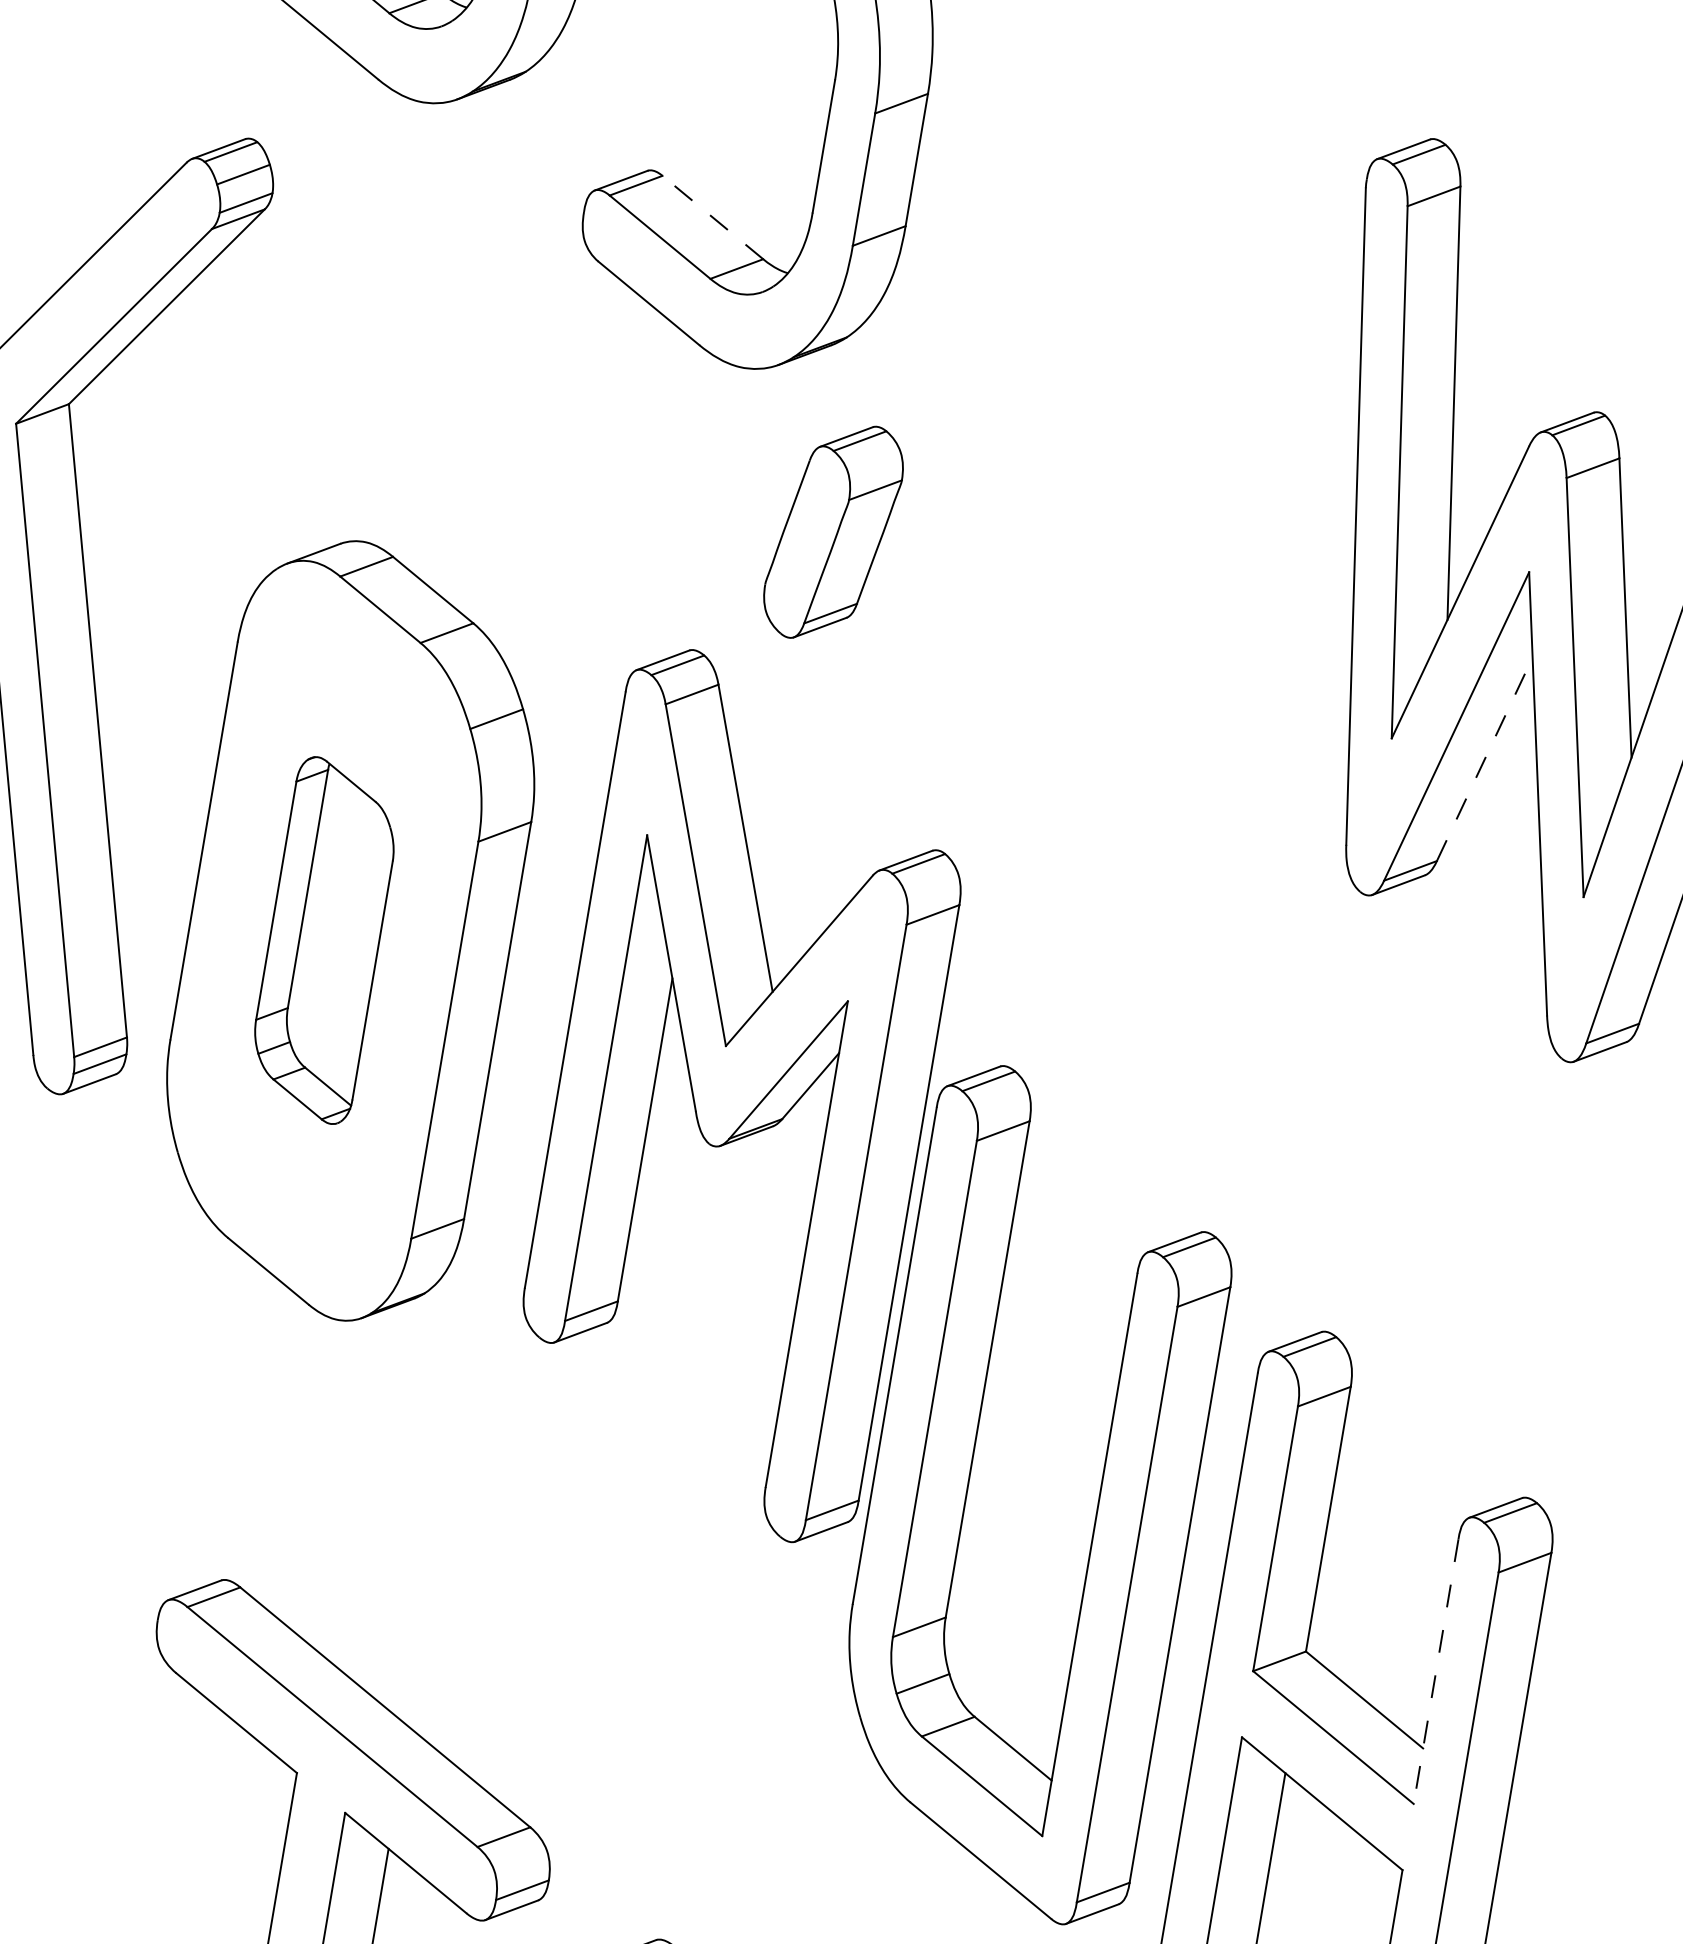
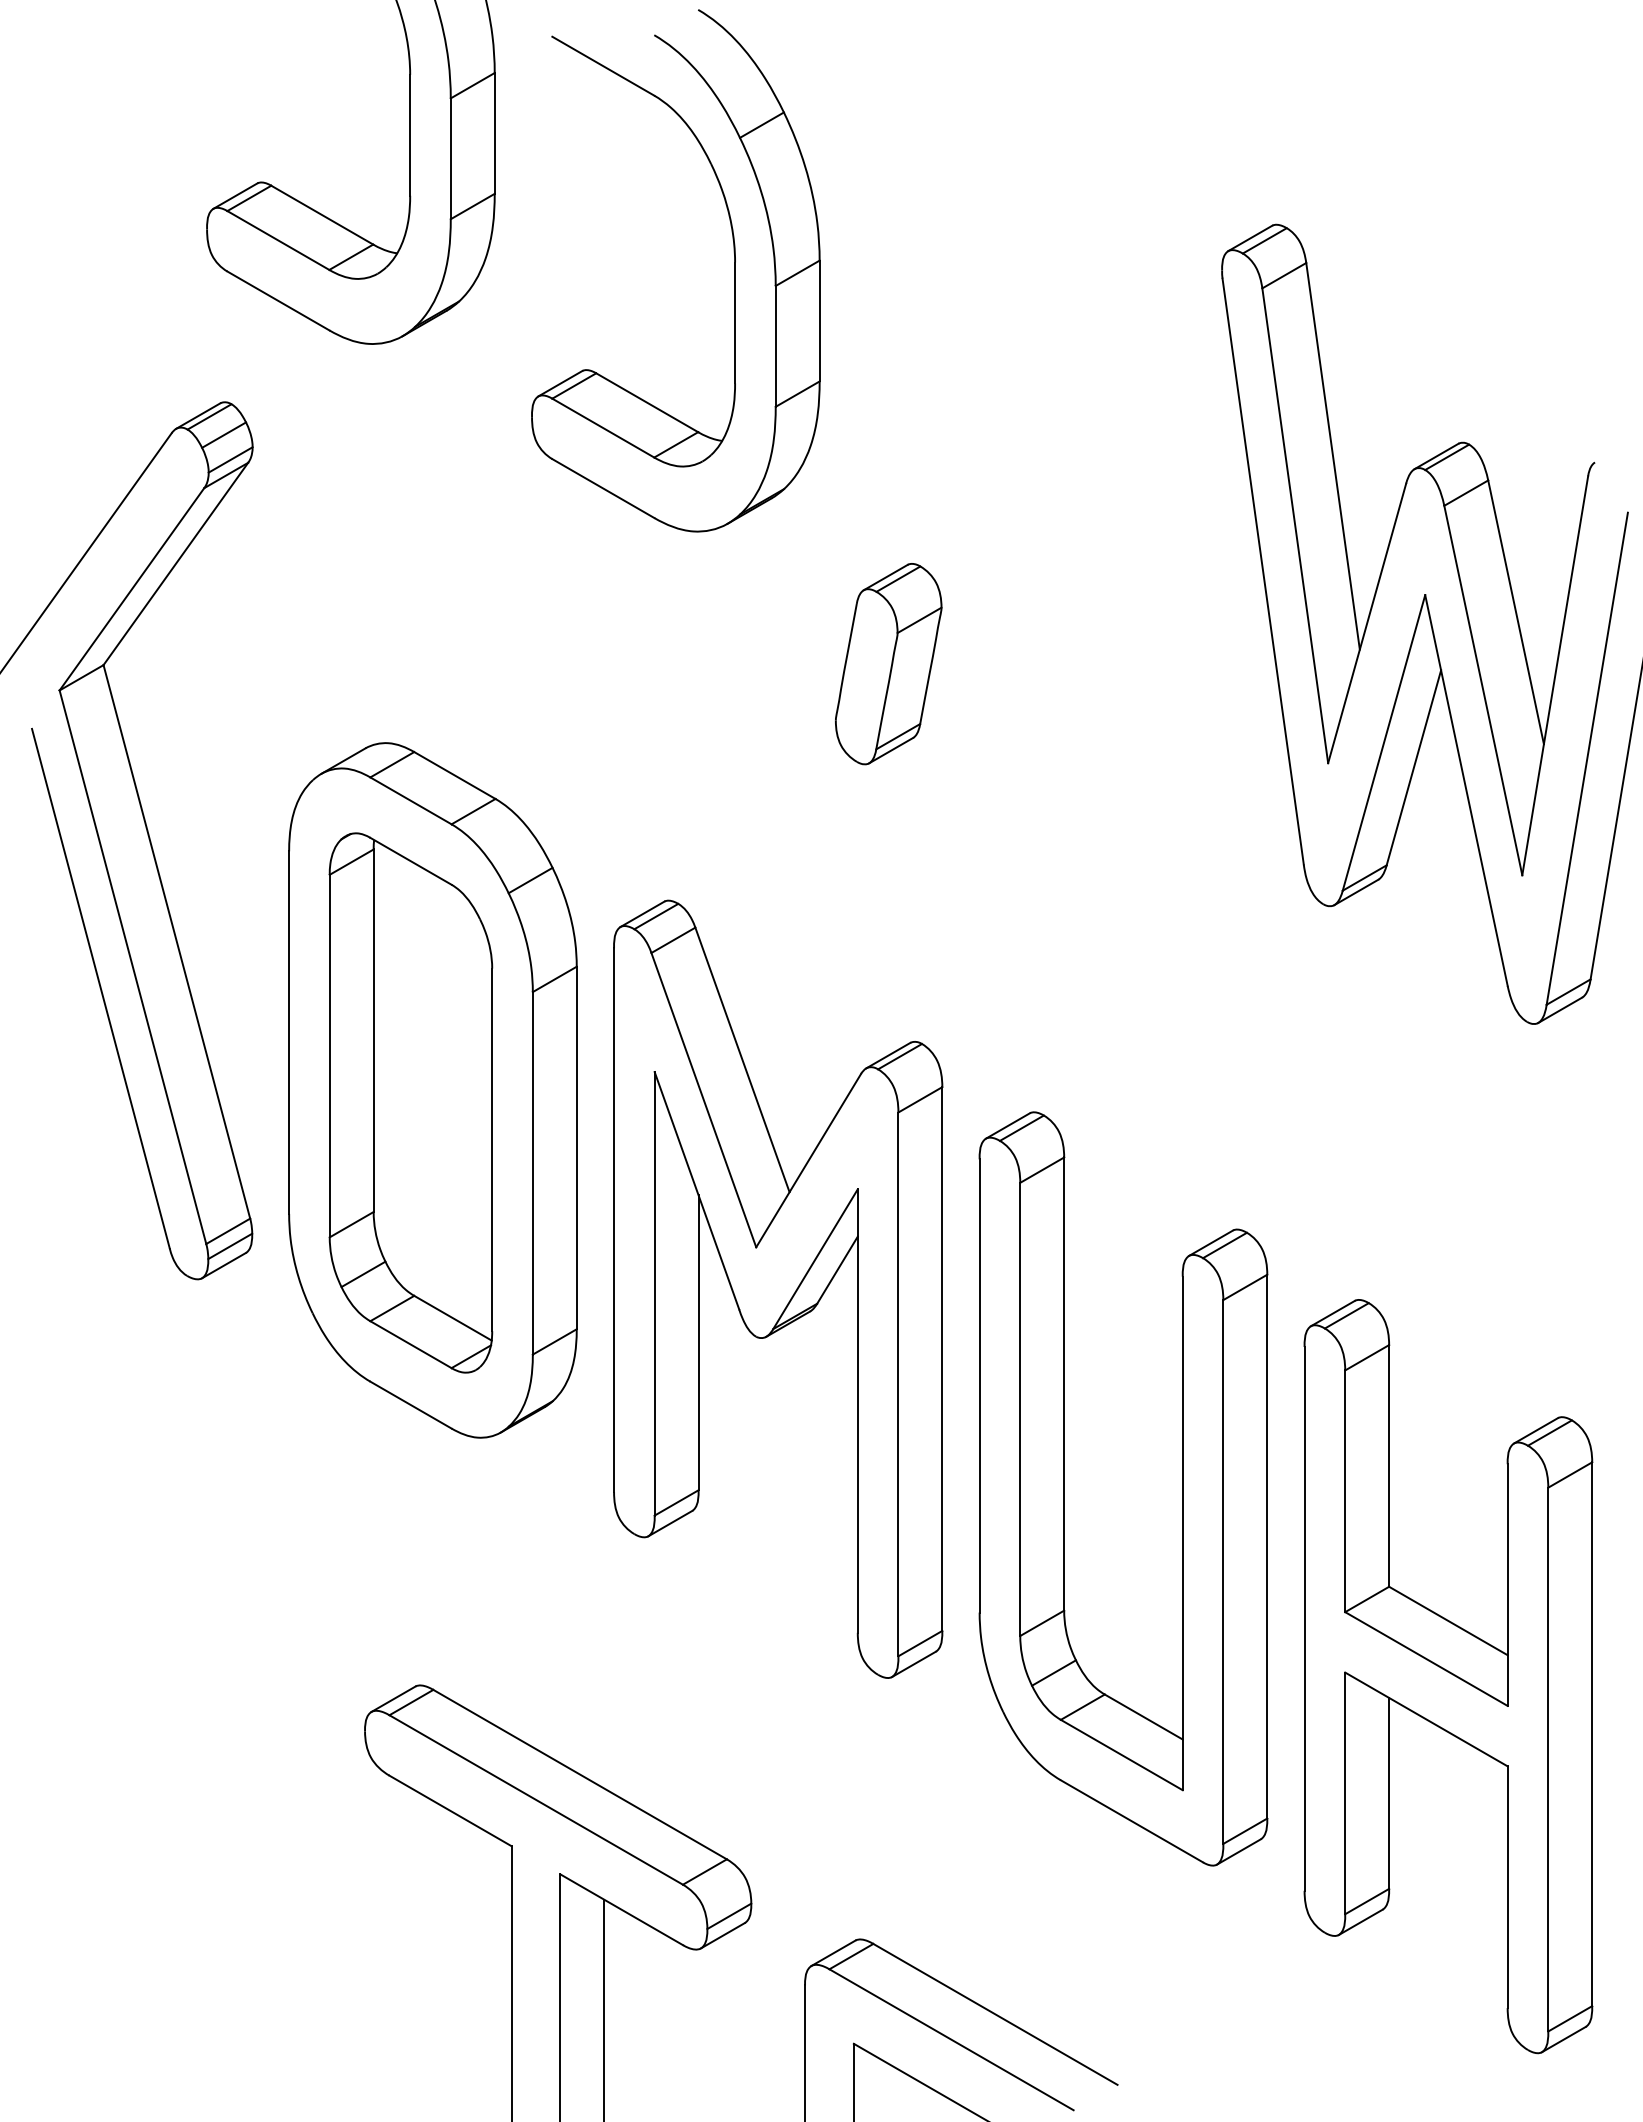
line: (713, 217) -> (647, 402), dashed -> solid
part: (833, 532) -> (888, 664), moved
line: (1485, 759) -> (1414, 767), dashed -> solid
part: (324, 939) -> (410, 1102), size x1.67
part: (742, 1095) -> (778, 1288), moved
line: (1435, 1672) -> (1507, 1585), dashed -> solid

